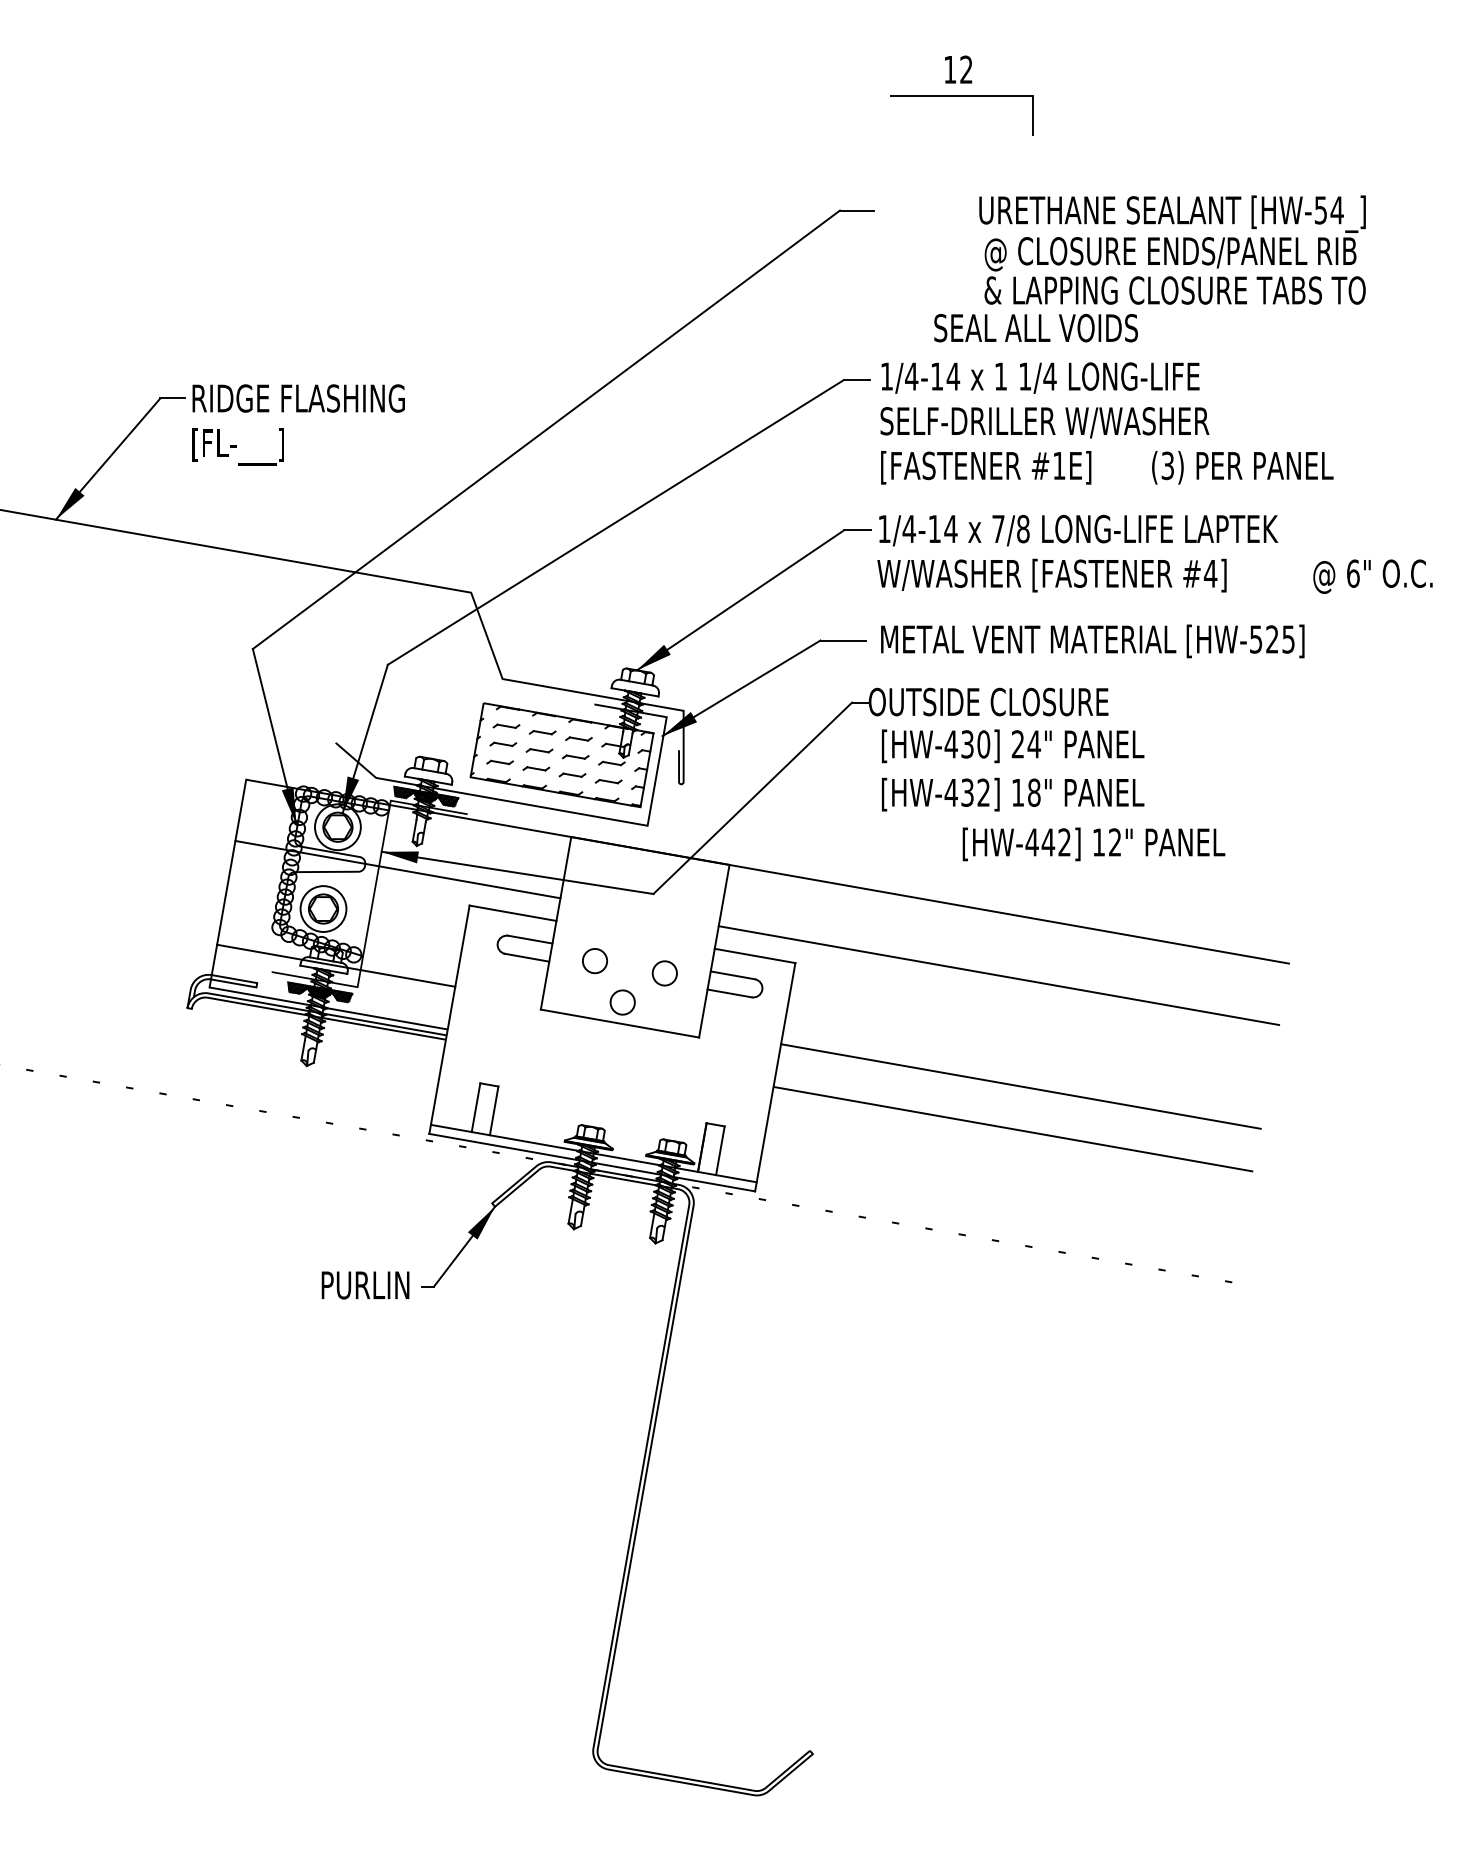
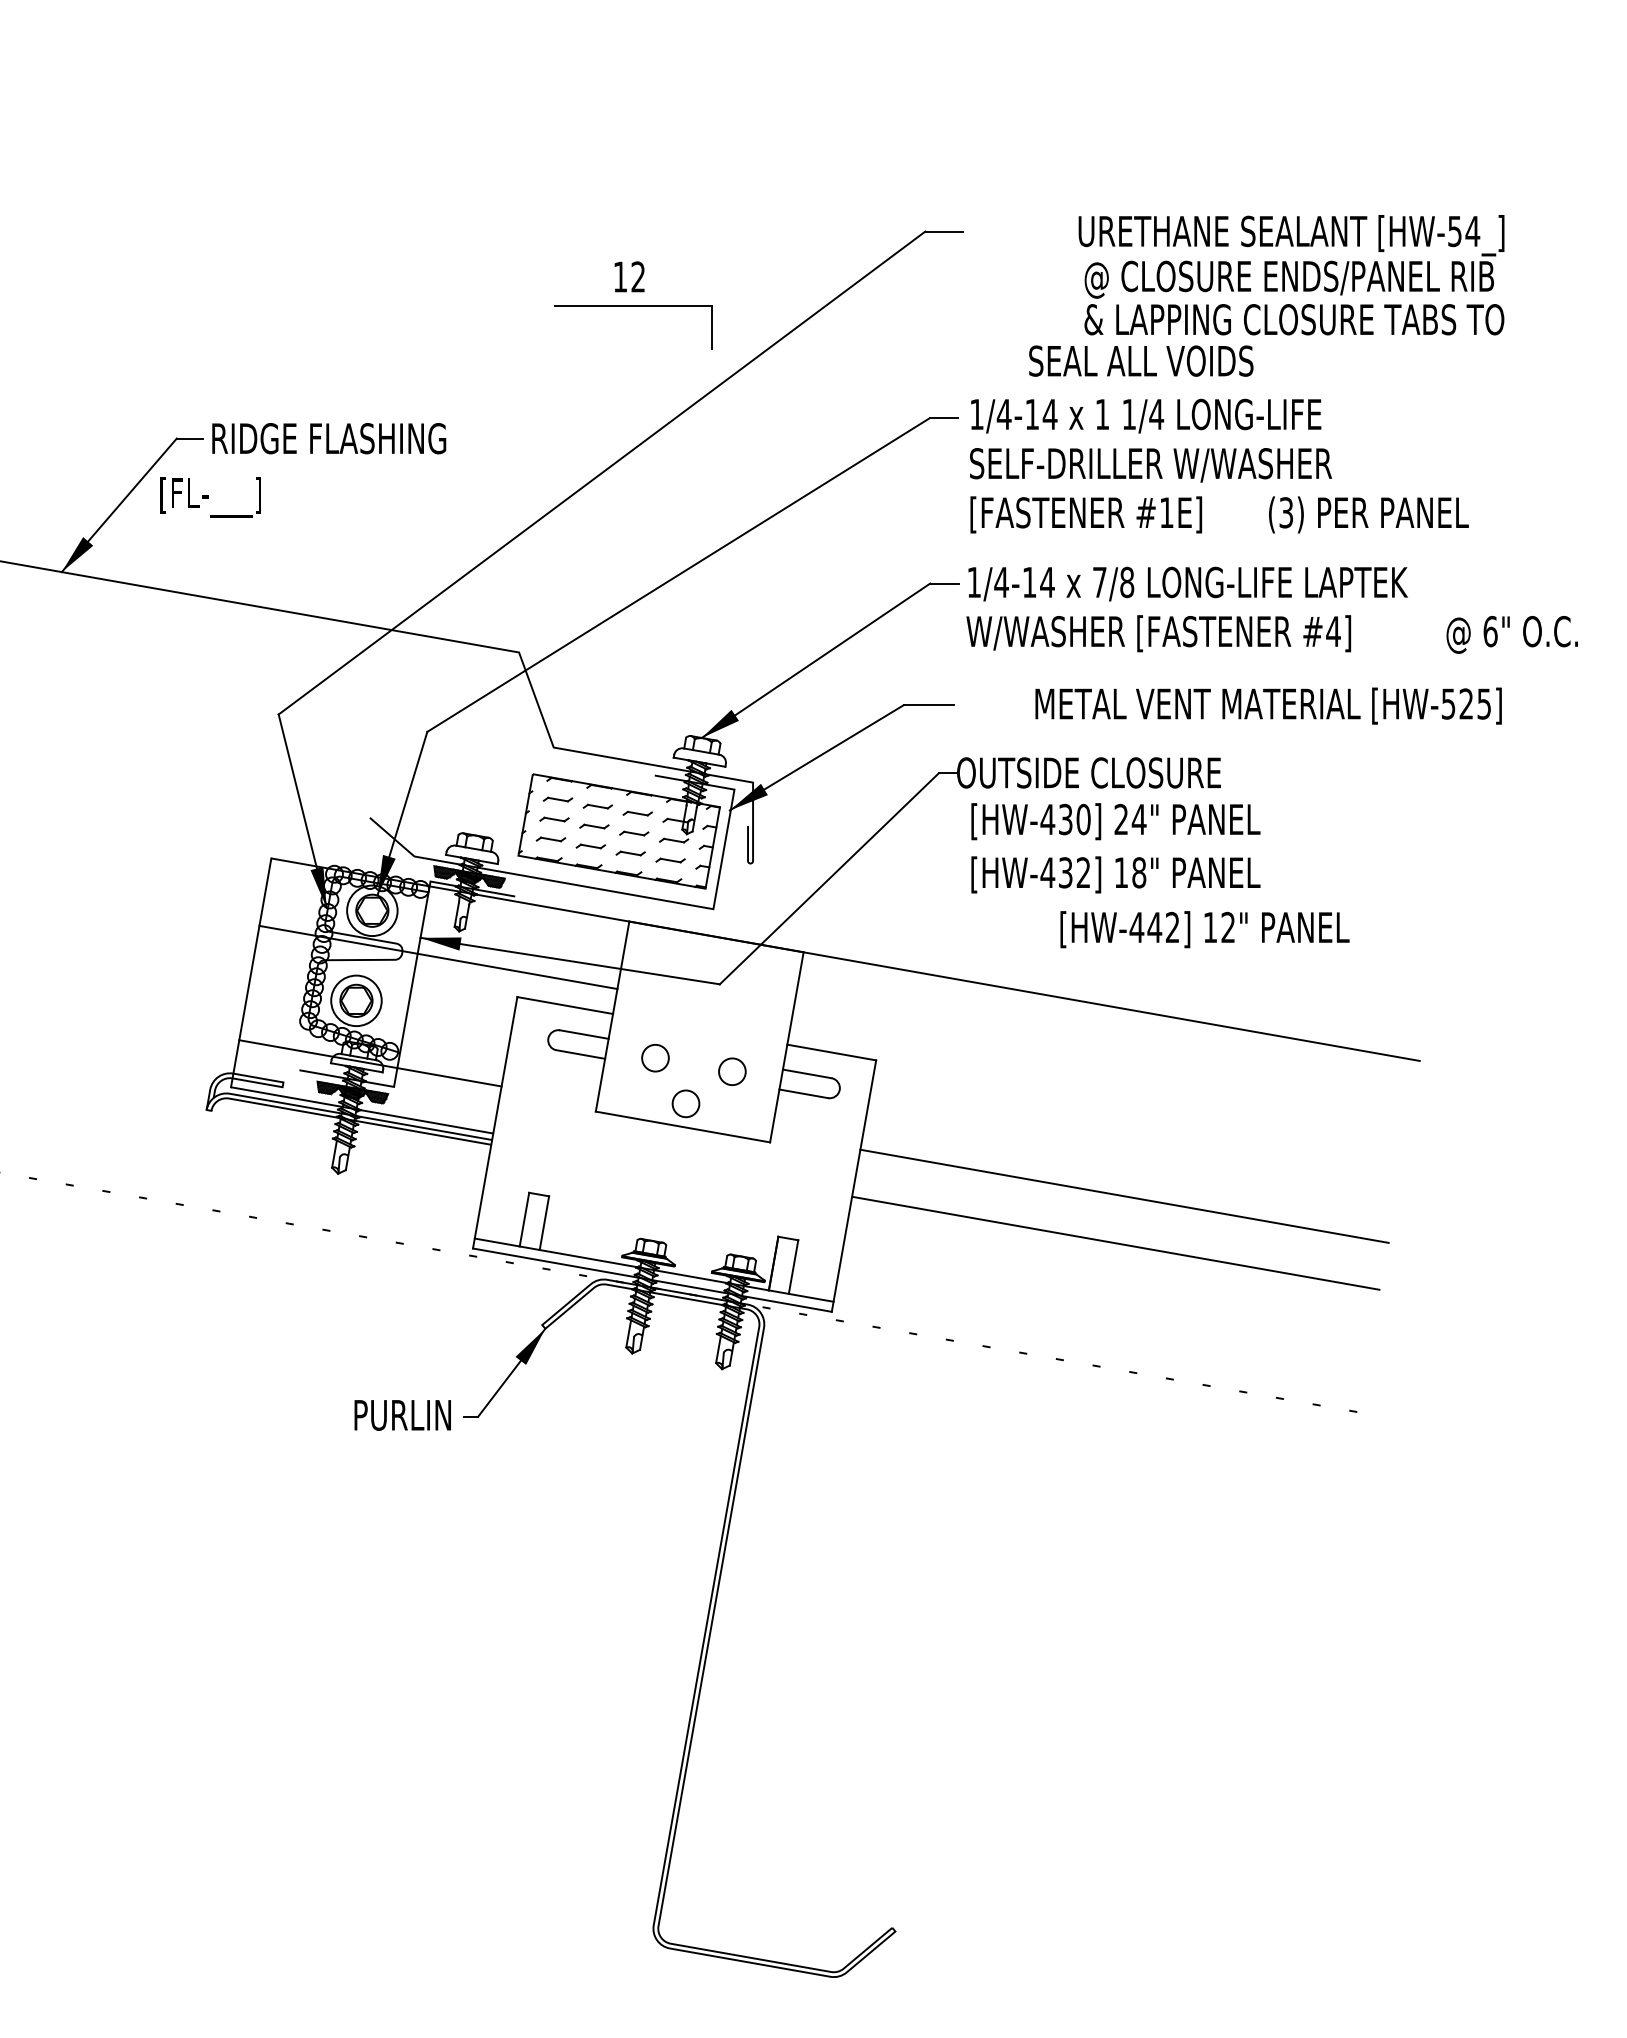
part: (961, 95) -> (632, 305), moved
text: (237, 446) -> (209, 496), moved
text: (1092, 641) -> (1268, 706), moved
line: (998, 975) -> (1099, 1074), removed

